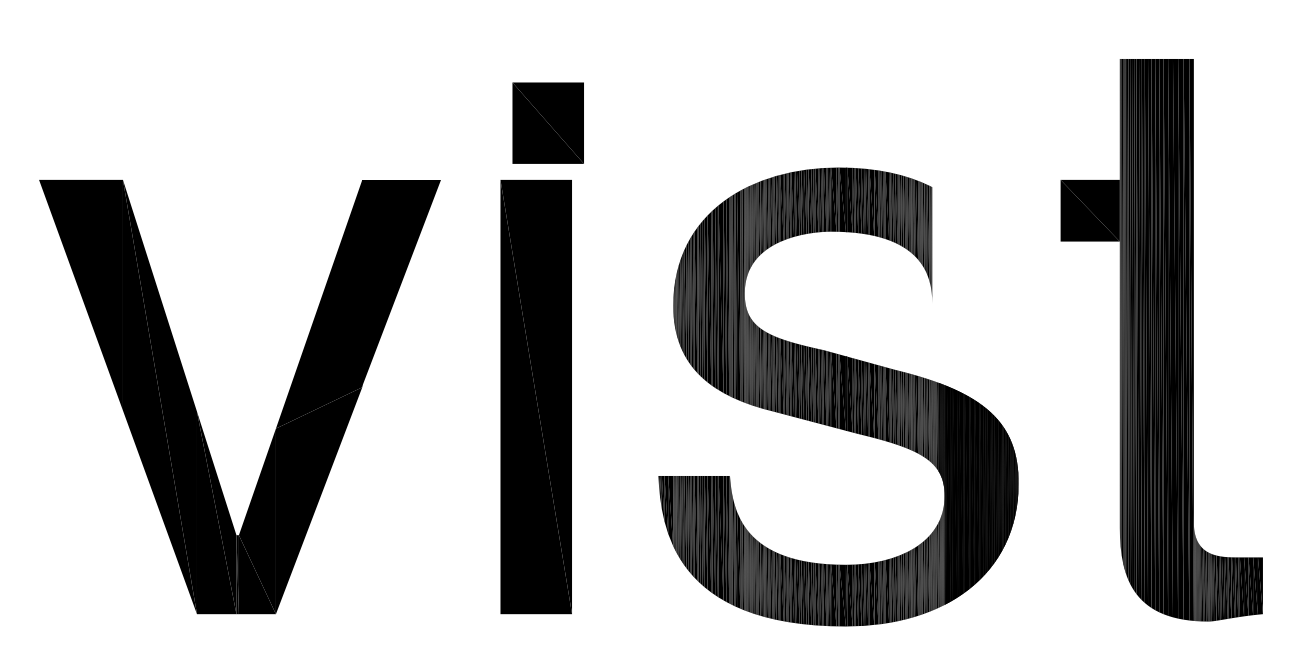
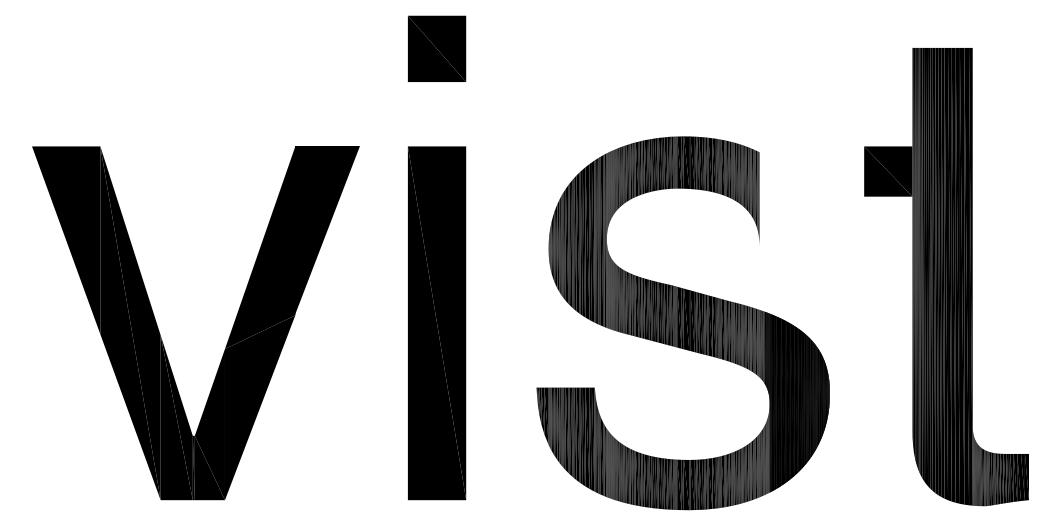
part: (547, 122) -> (436, 48), moved

